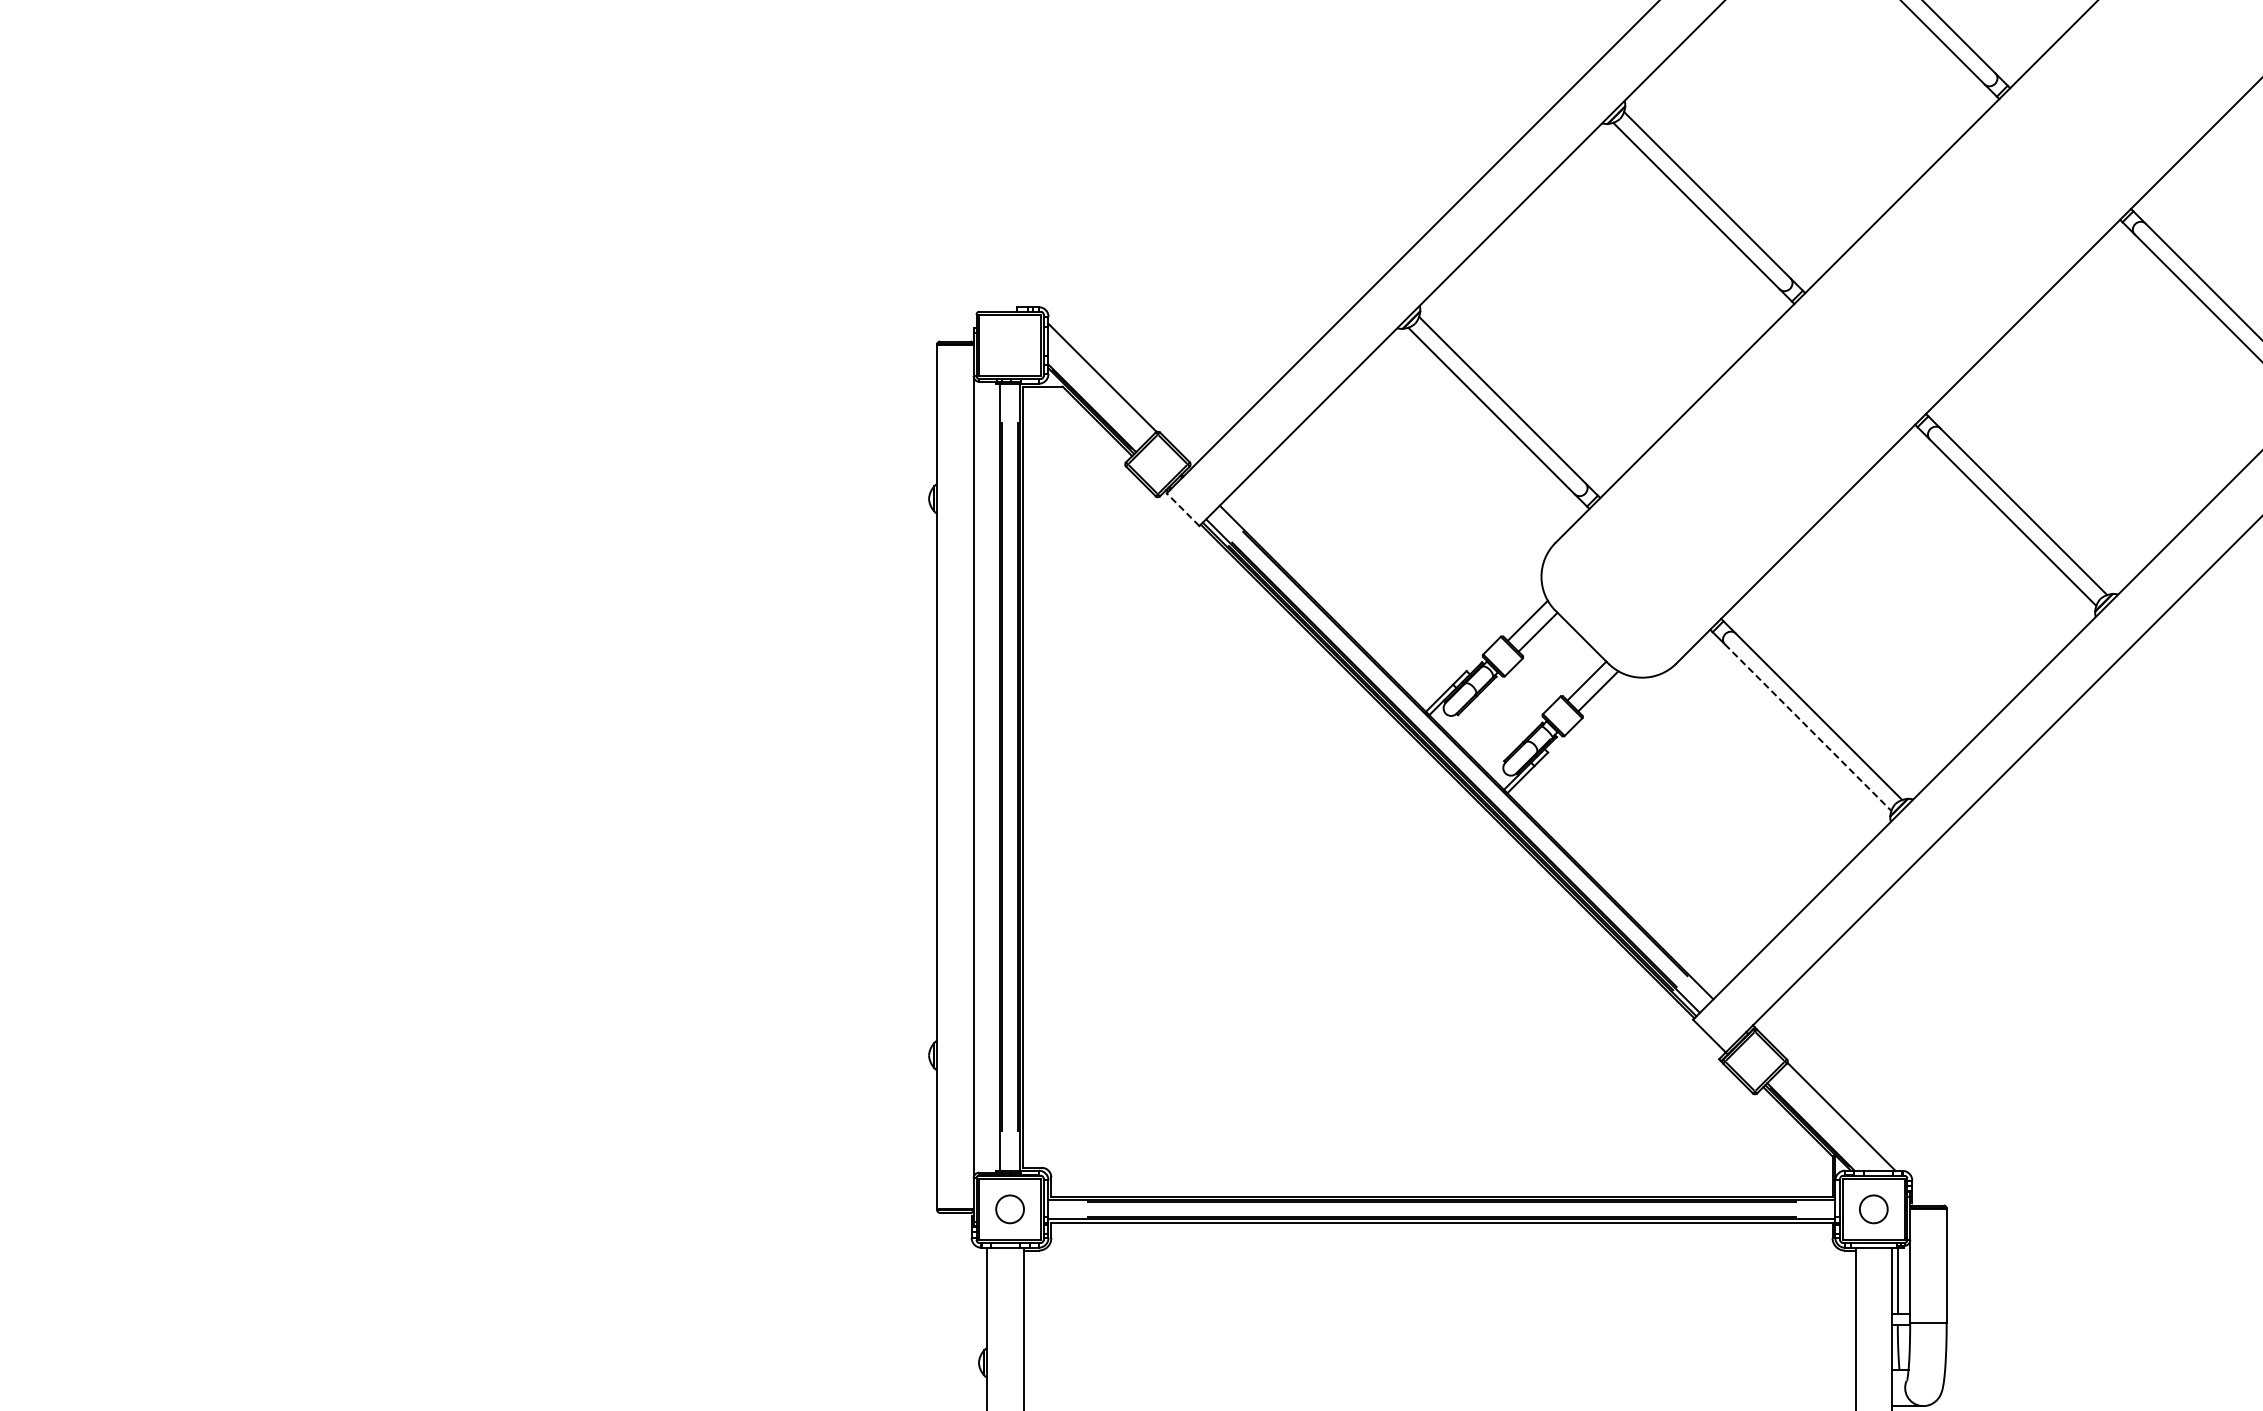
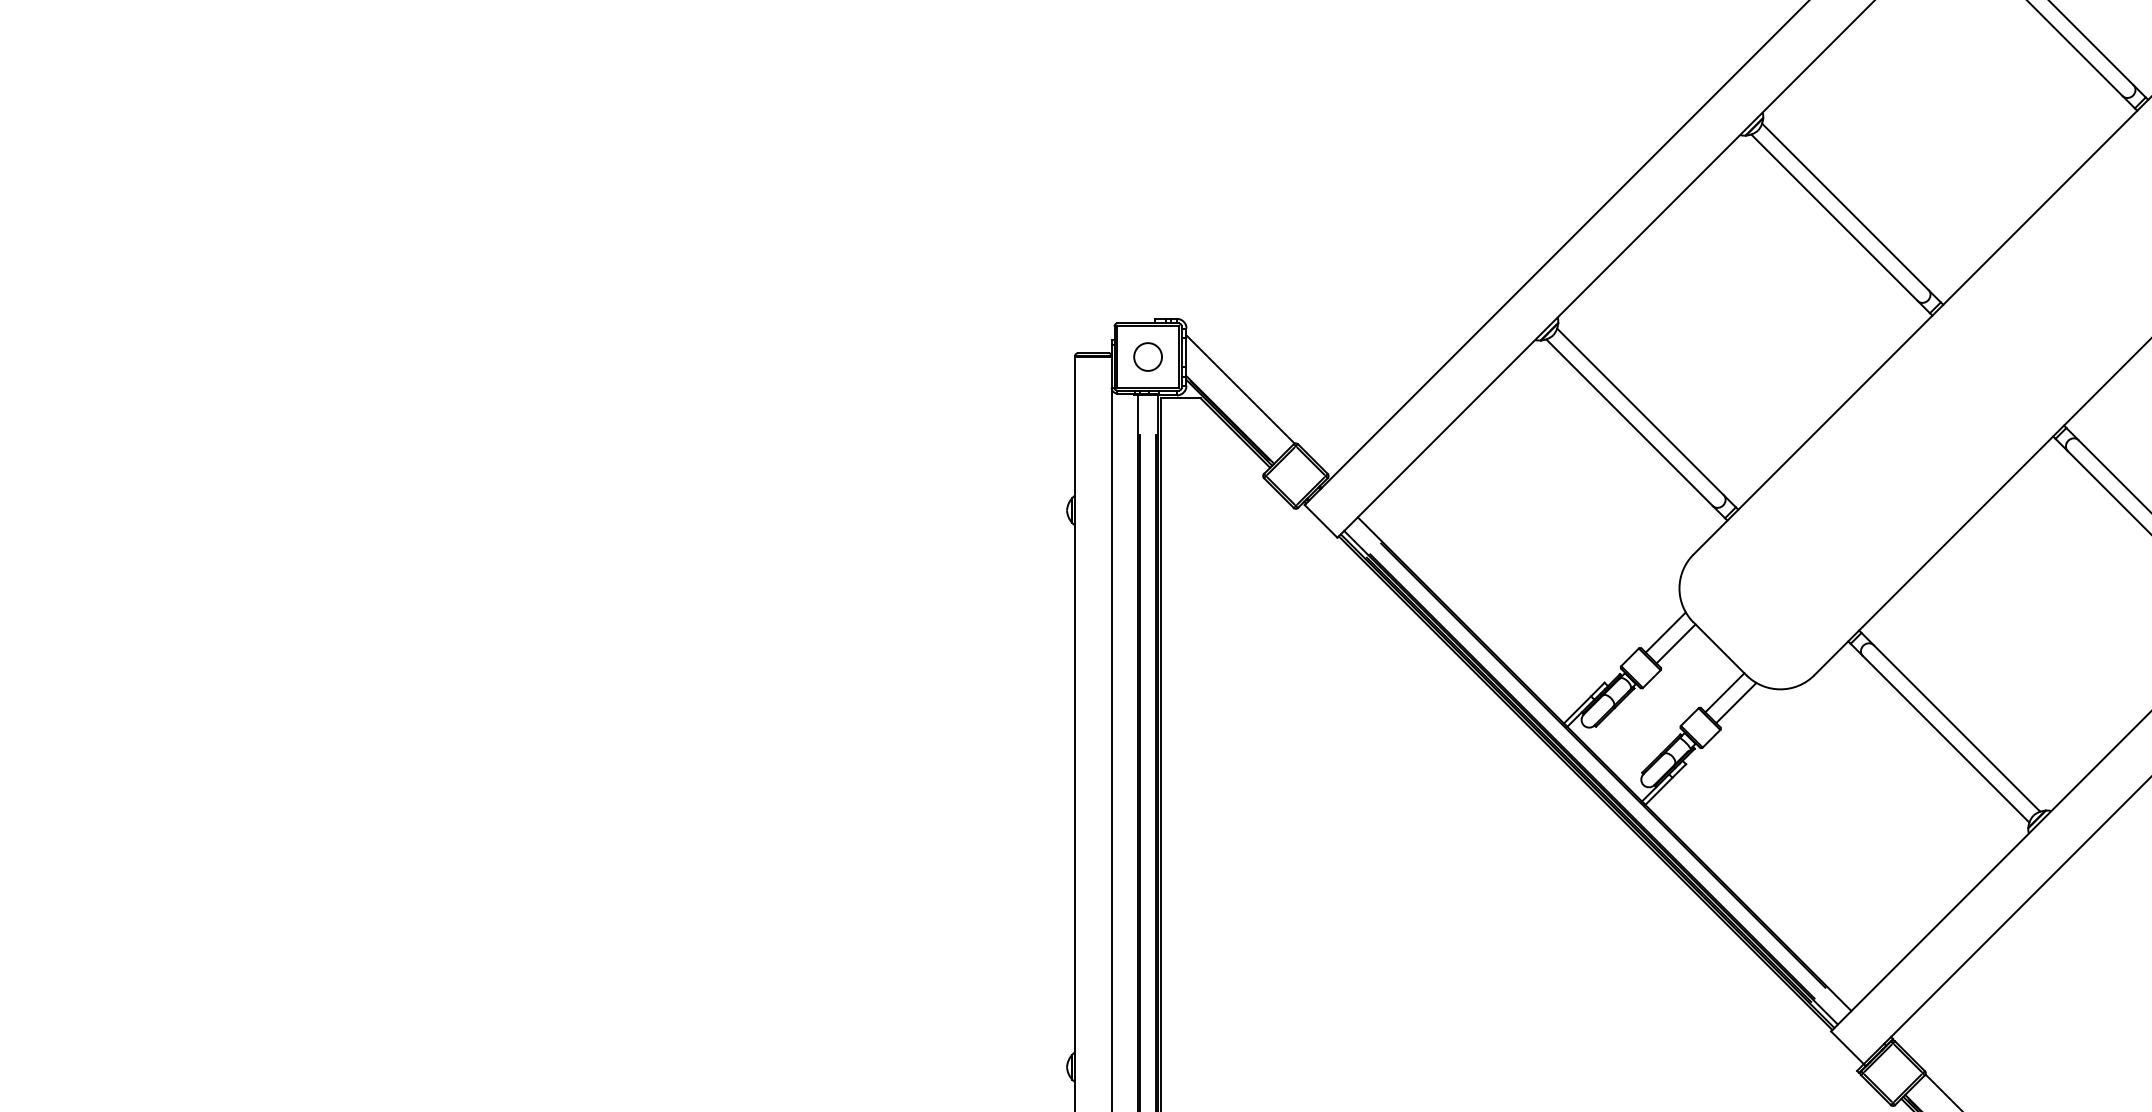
circle: (1009, 345) -> (1147, 357), added
line: (1182, 509) -> (1320, 521), dashed -> solid
line: (1808, 727) -> (1946, 739), dashed -> solid

